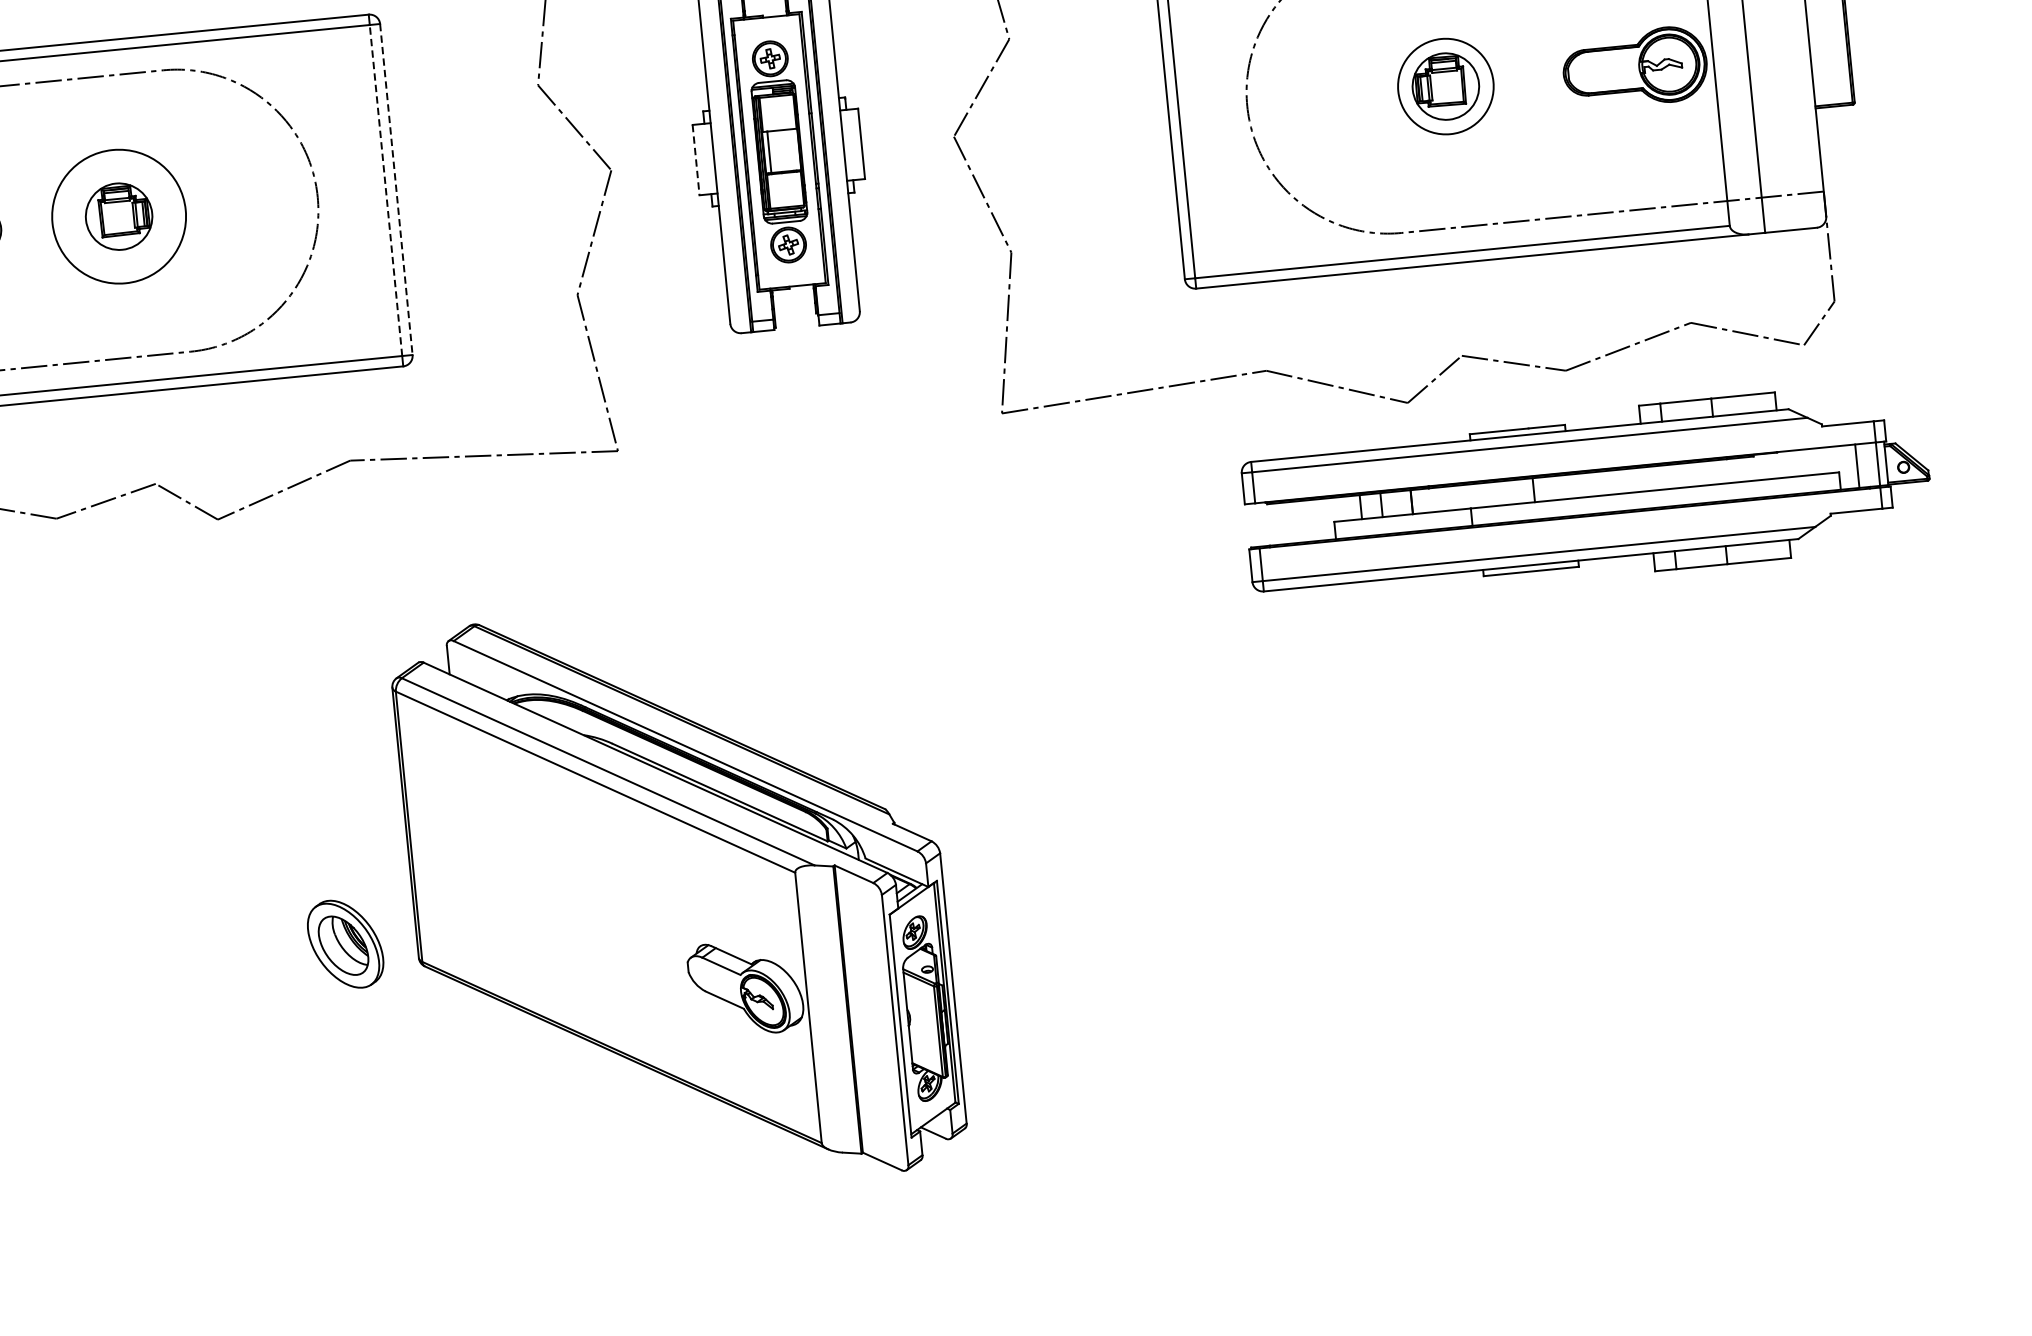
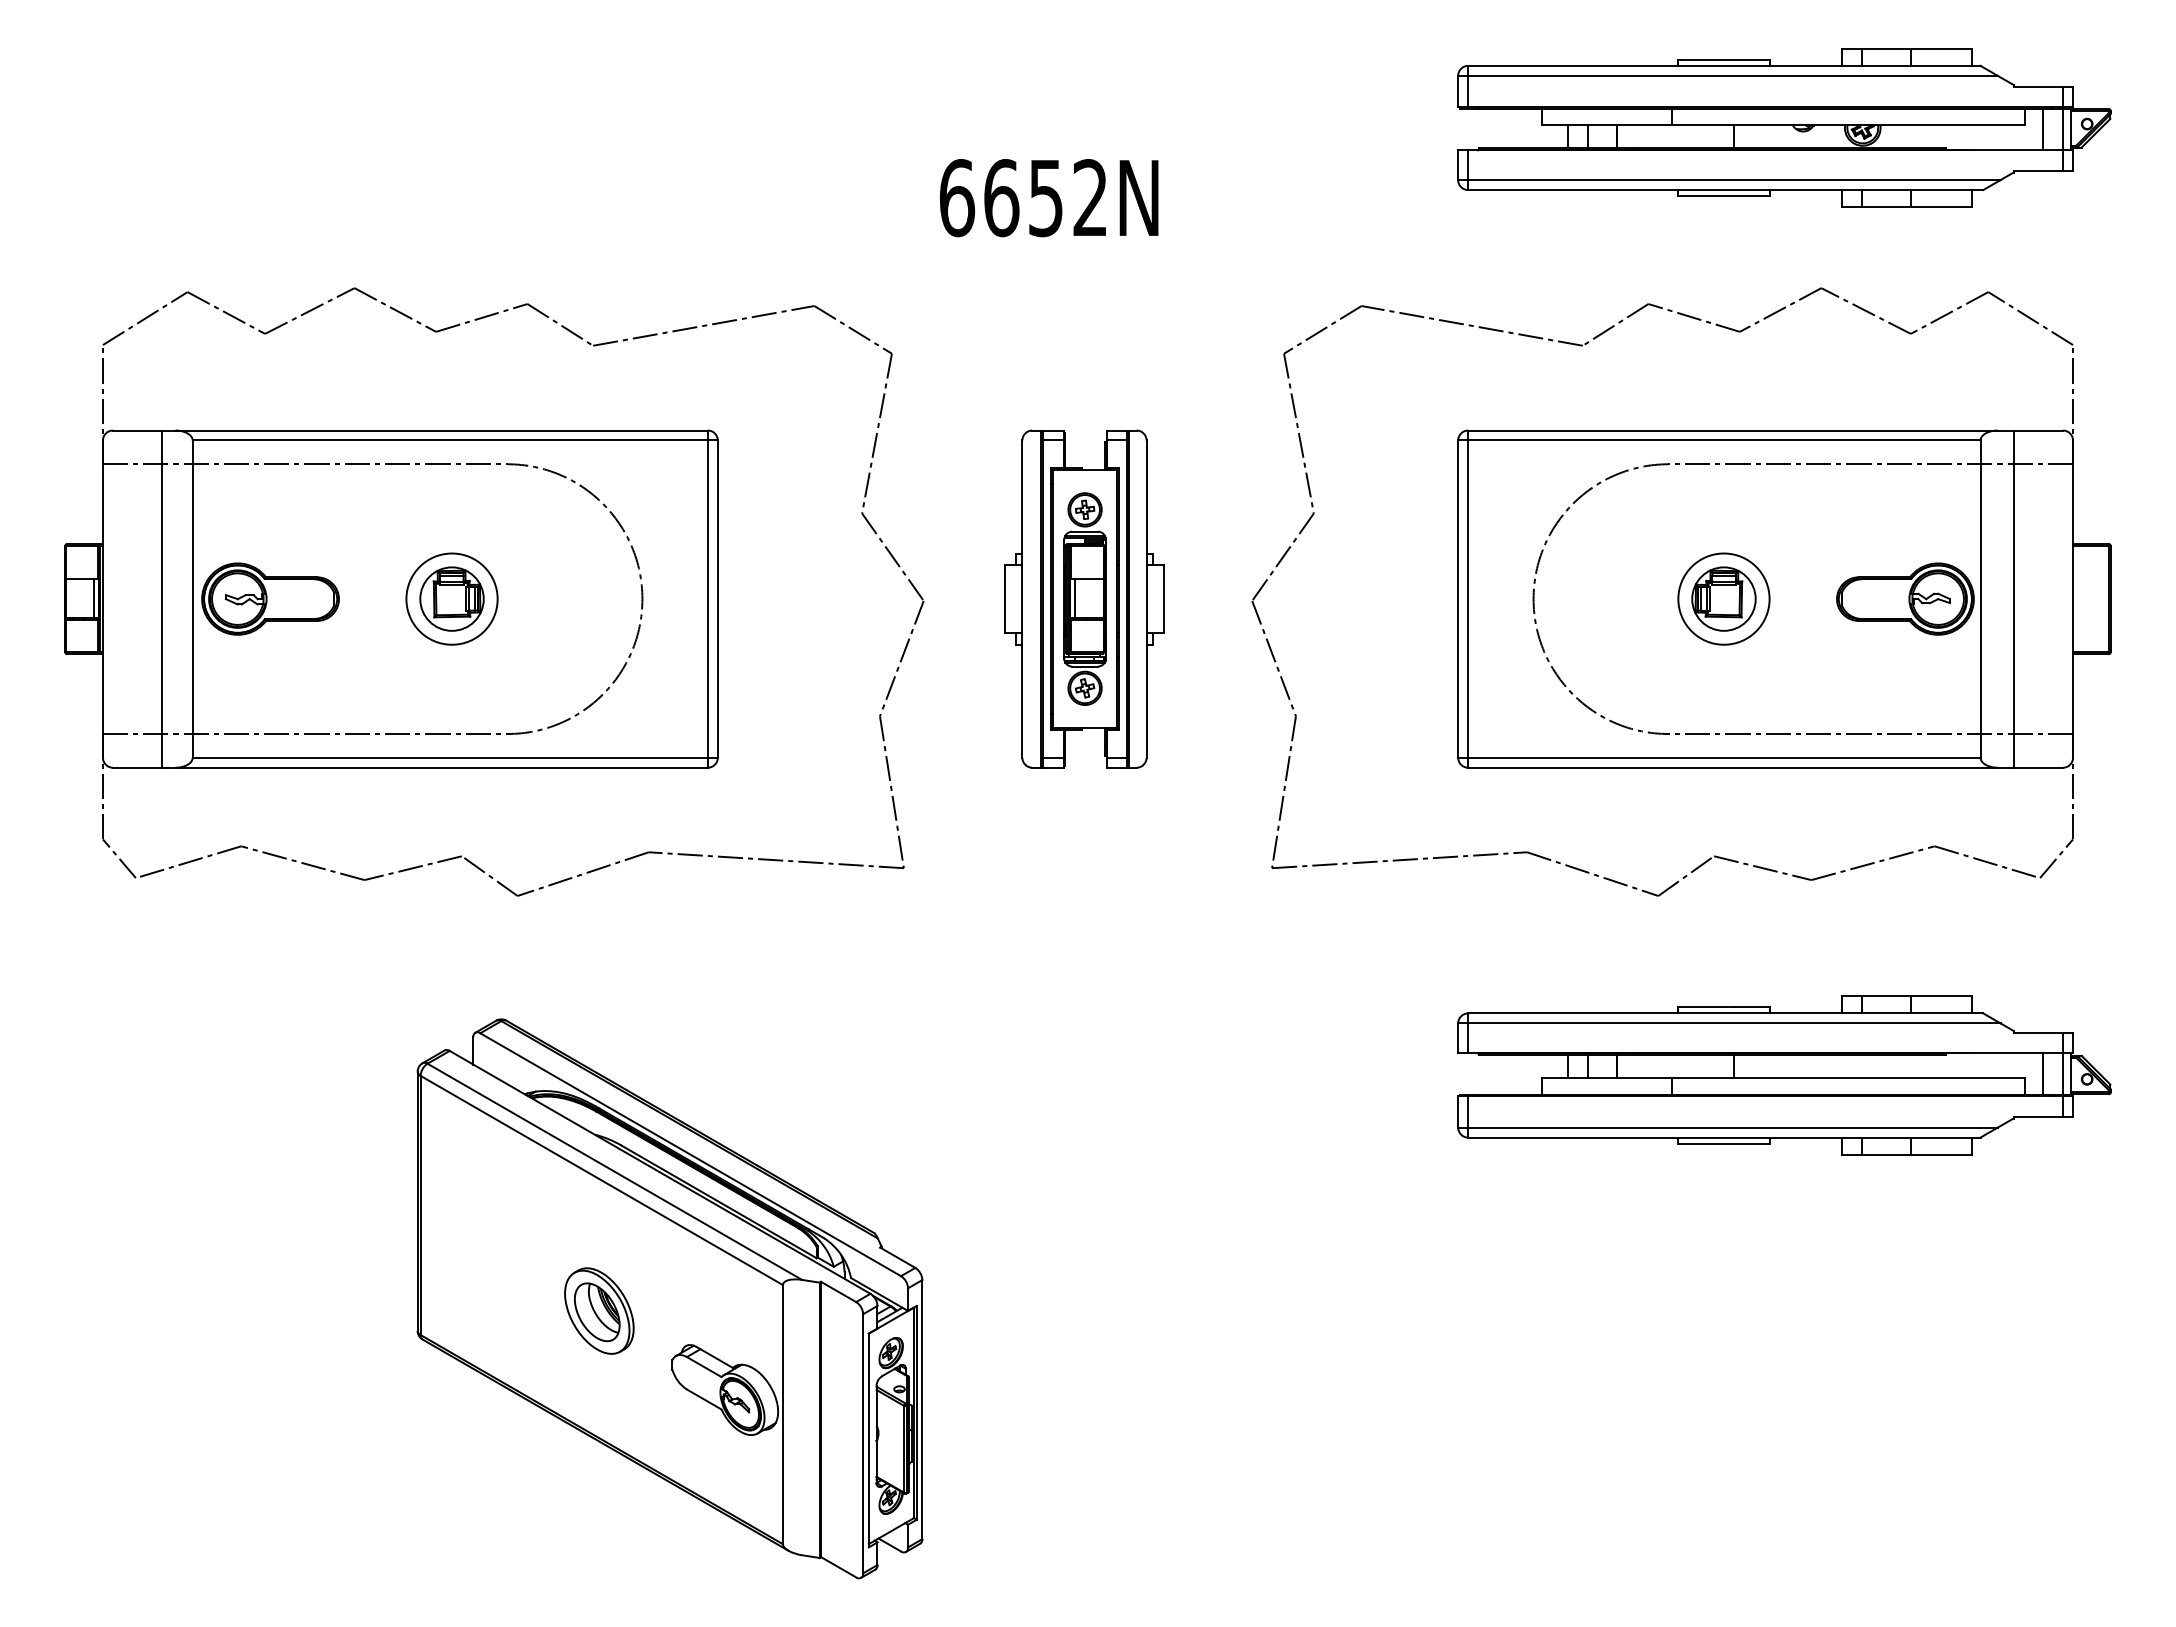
line: (696, 160) -> (1005, 599), dashed -> solid
line: (396, 189) -> (717, 599), dashed -> solid
line: (385, 190) -> (707, 599), dashed -> solid
circle: (118, 216) -> (451, 598), size x0.71
part: (1587, 494) -> (1784, 1075), moved
part: (678, 898) -> (669, 1298), moved

